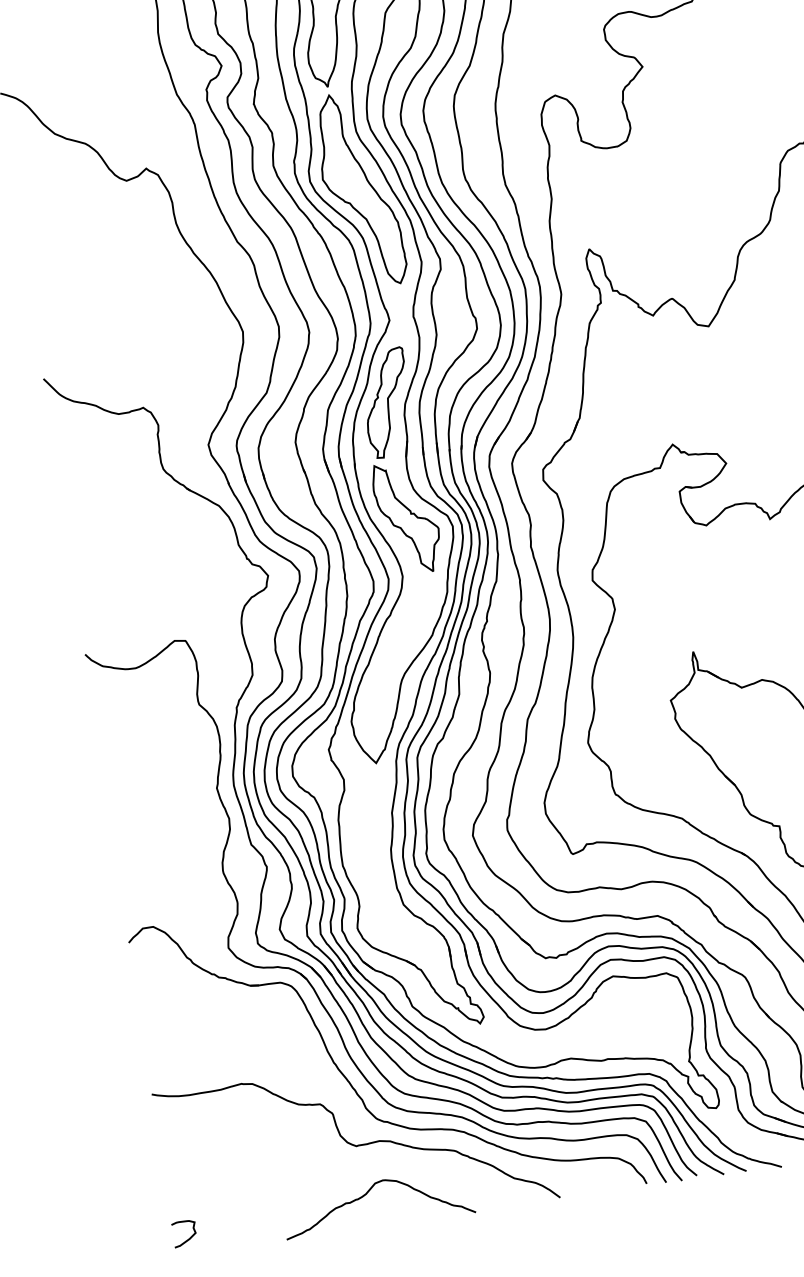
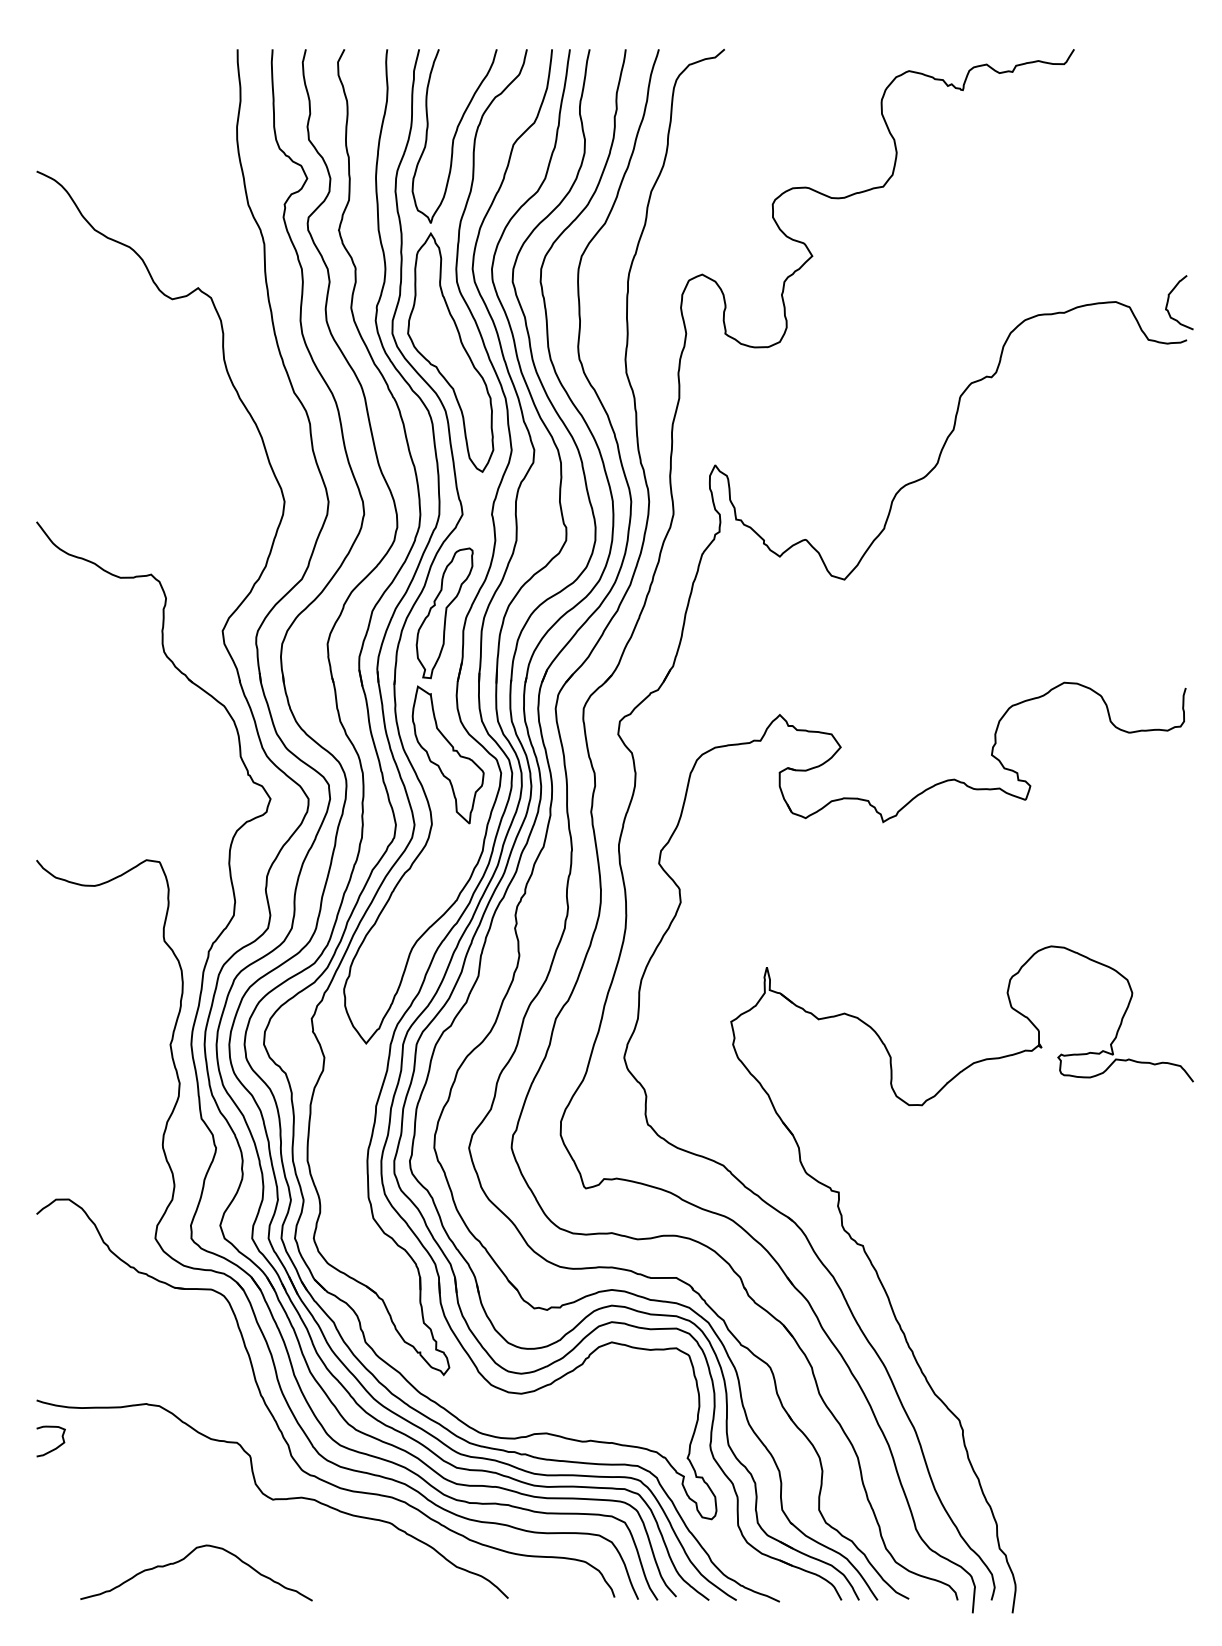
curve: (366, 1194) -> (184, 1559), moved
curve: (189, 1238) -> (55, 1447), moved

